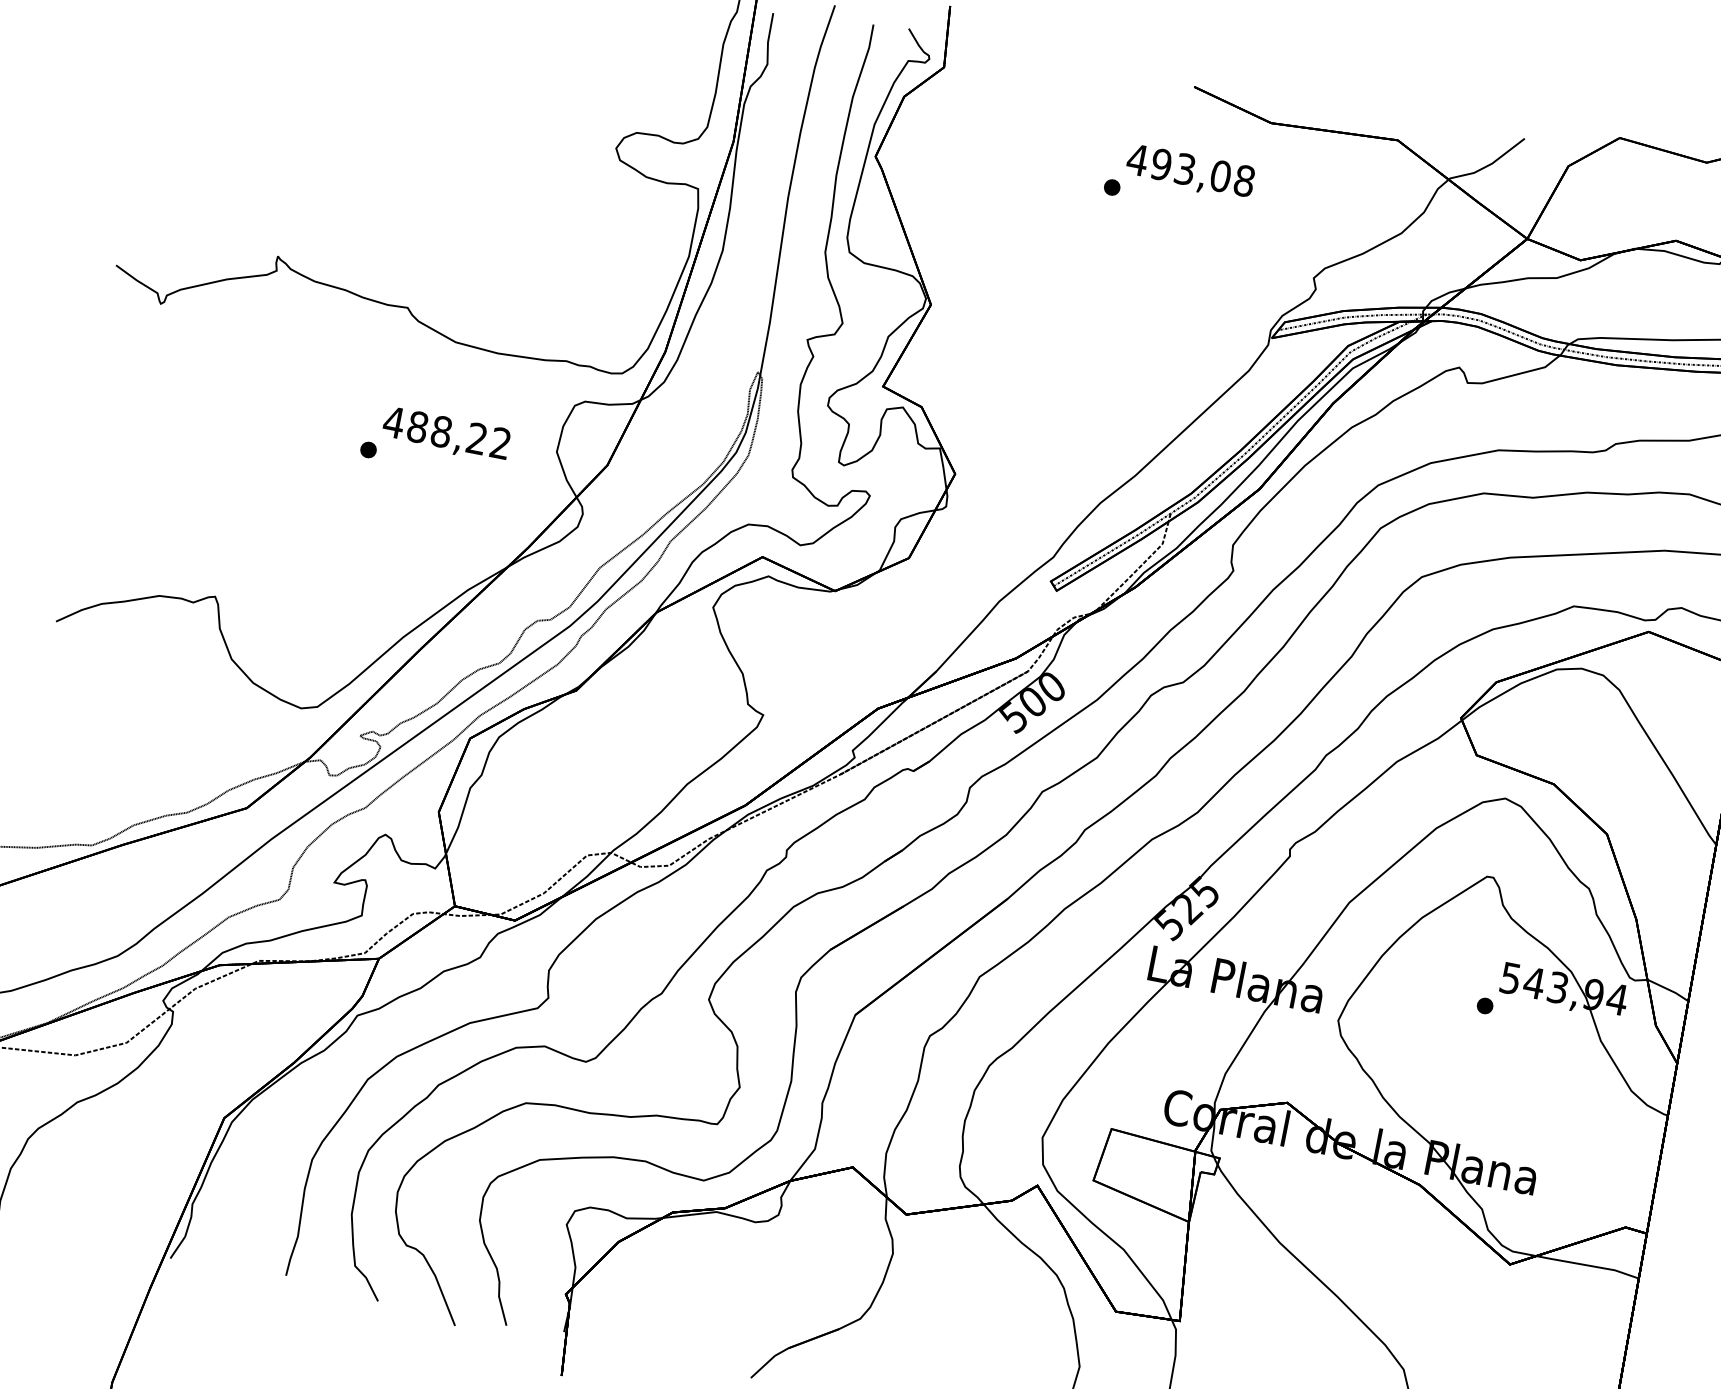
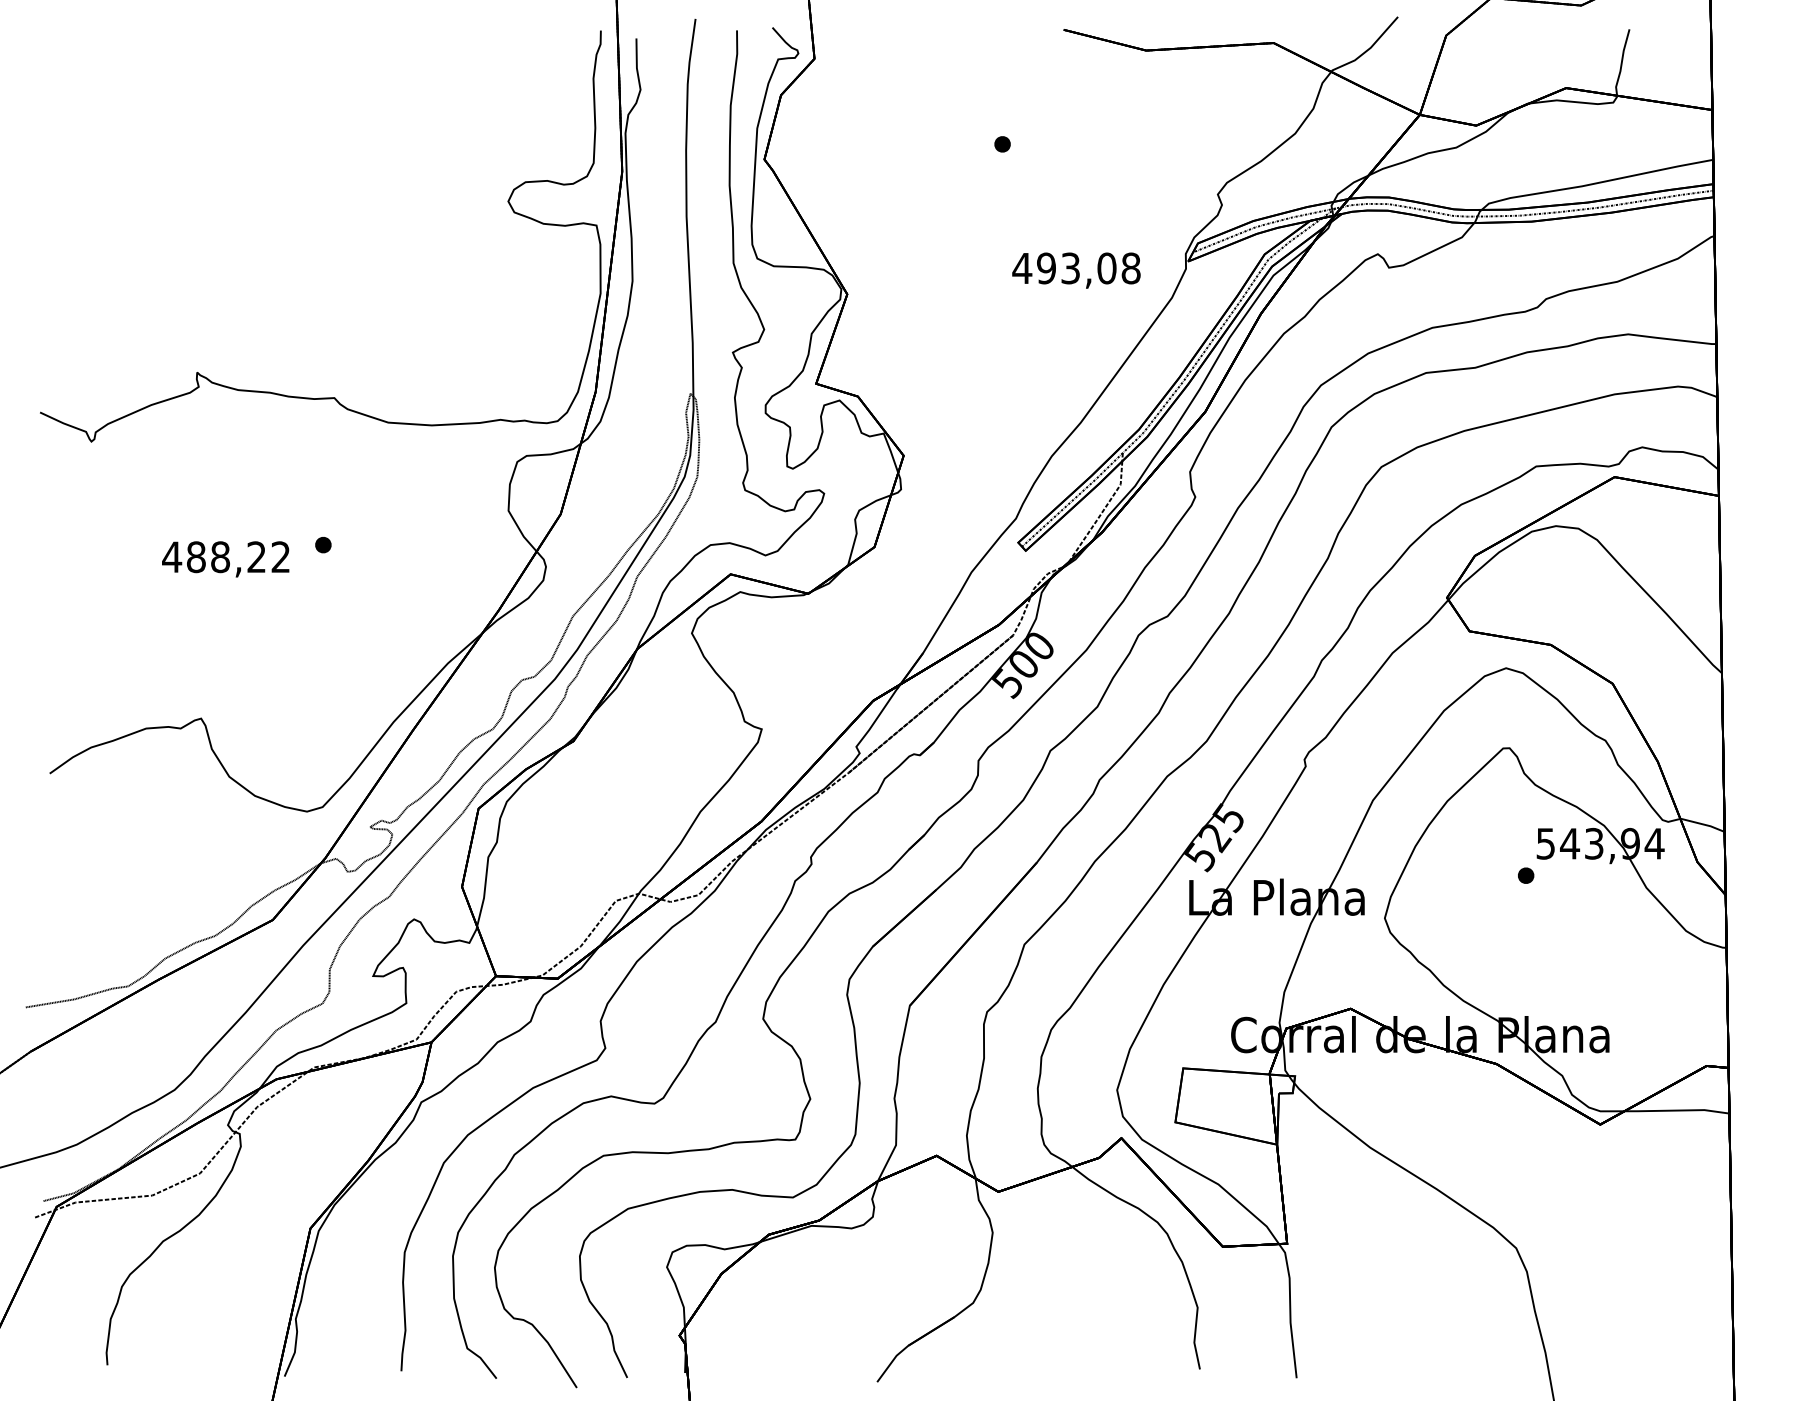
text: (1190, 172) -> (1076, 270), moved
text: (445, 435) -> (225, 559), moved

